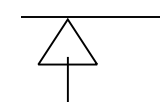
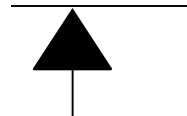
fill: (67, 41) -> (72, 38), added

